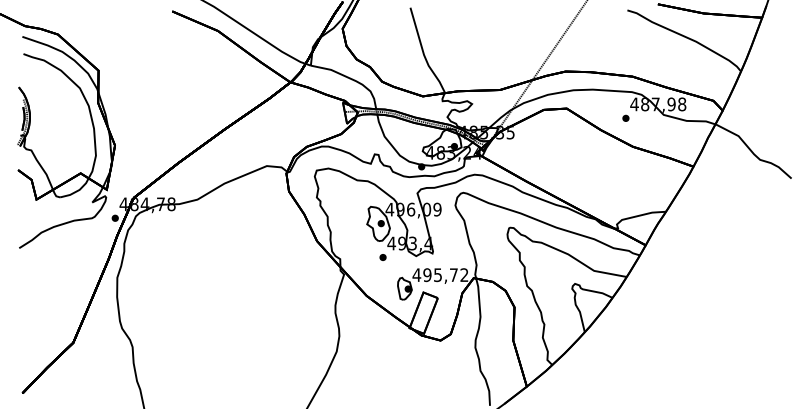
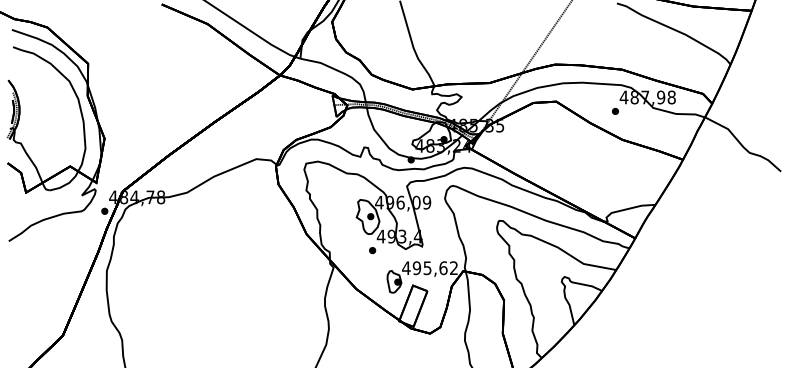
text: (453, 275) -> (443, 268), 495,72 -> 495,62

